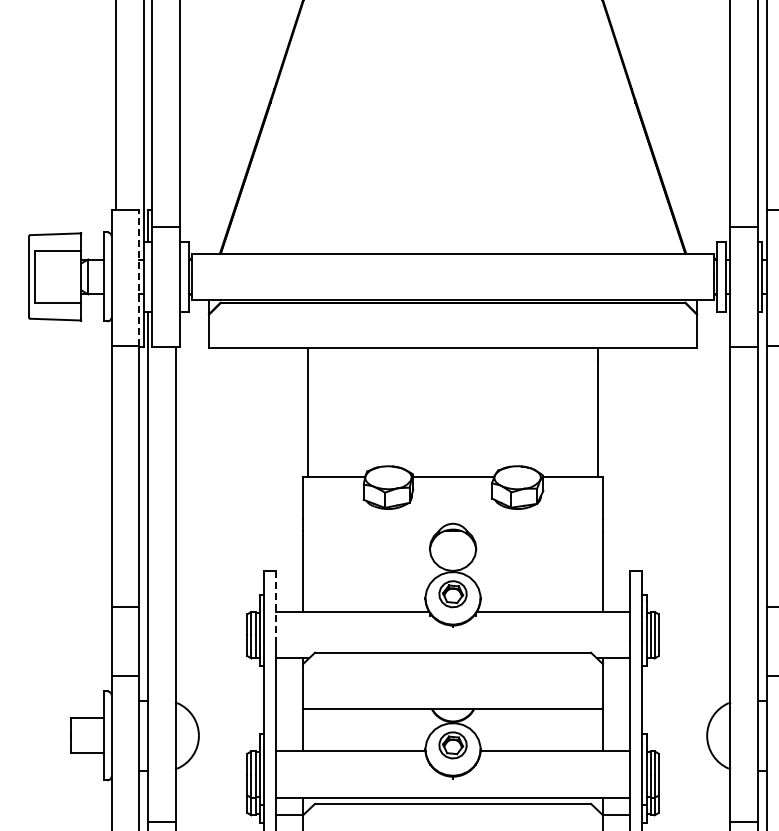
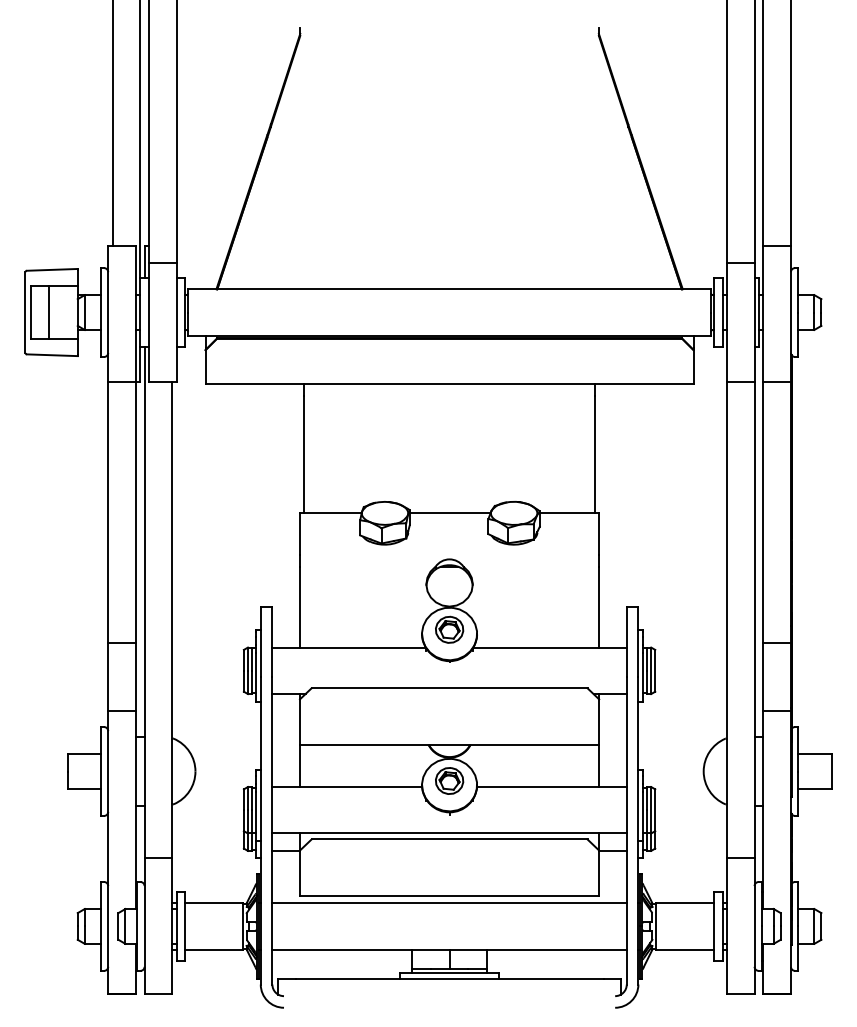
line: (51, 276) -> (48, 312), added
line: (138, 277) -> (135, 313), dashed -> solid
line: (275, 605) -> (272, 641), dashed -> solid

